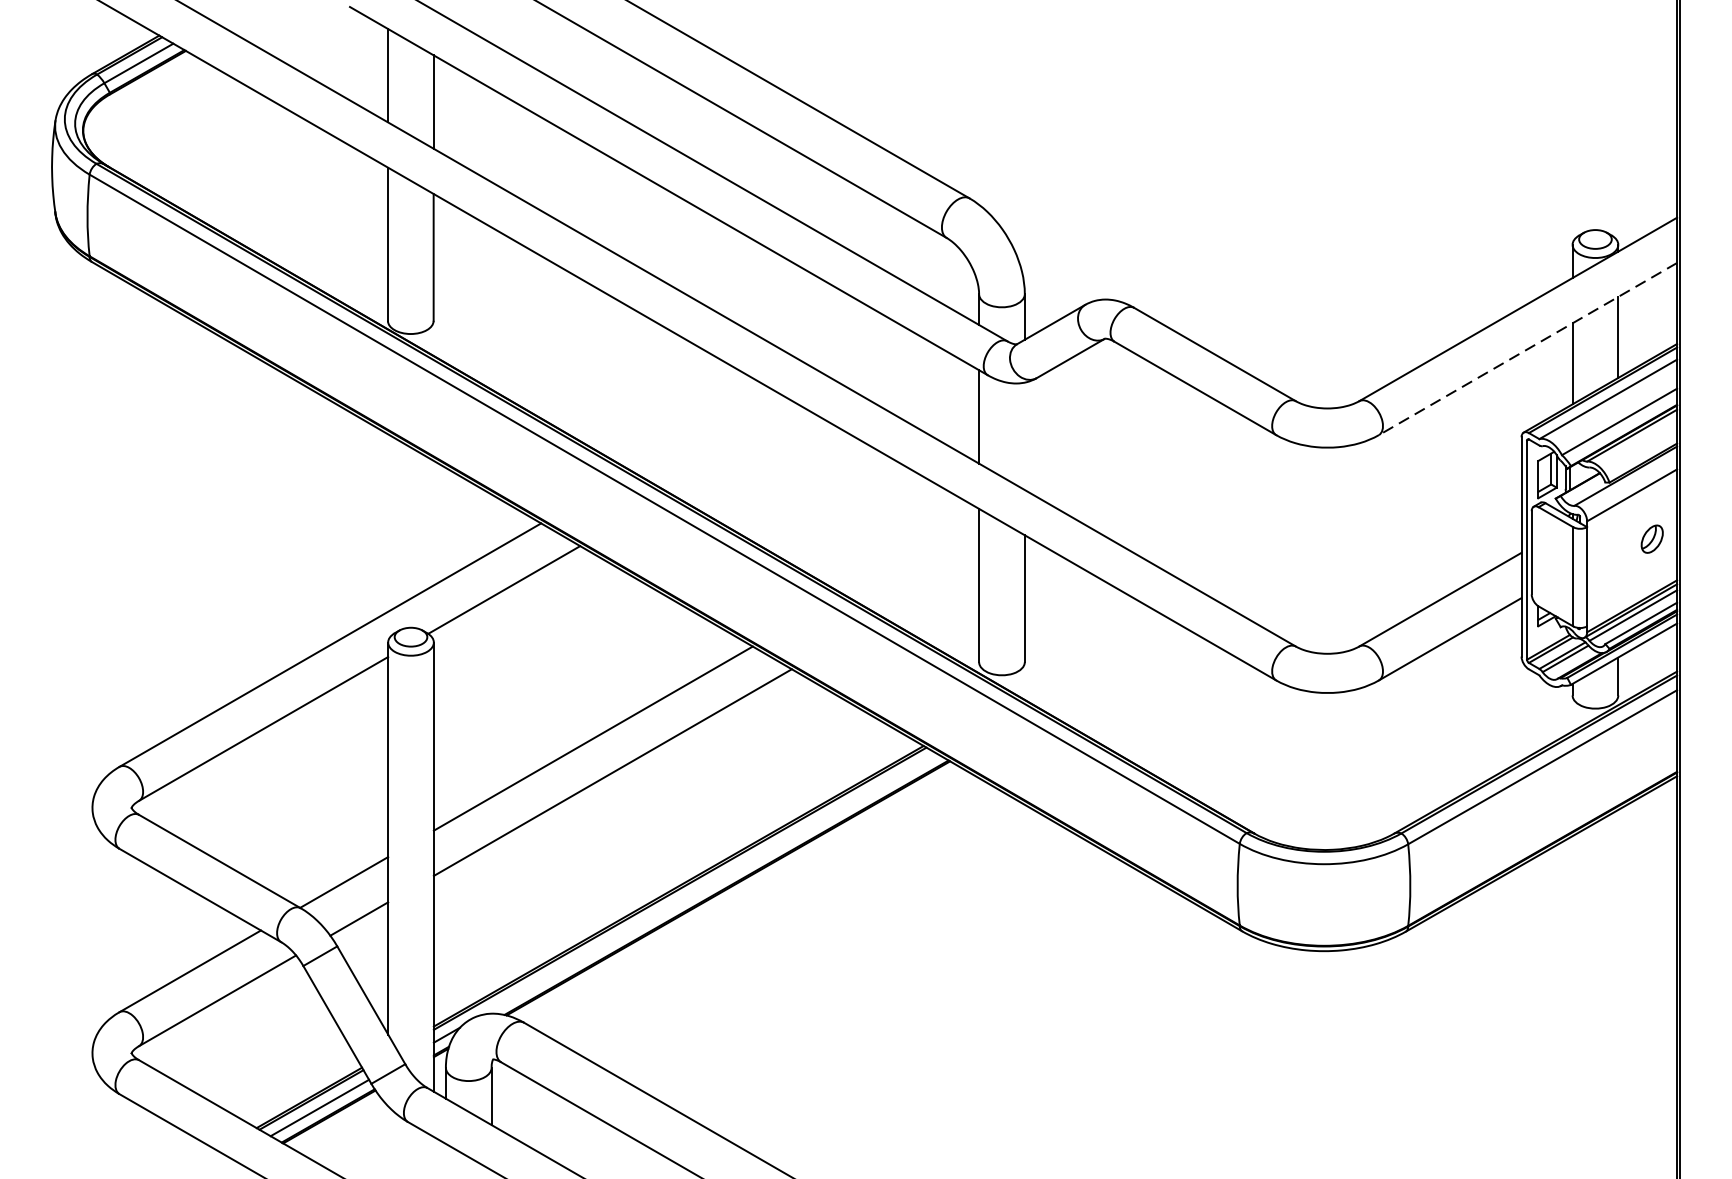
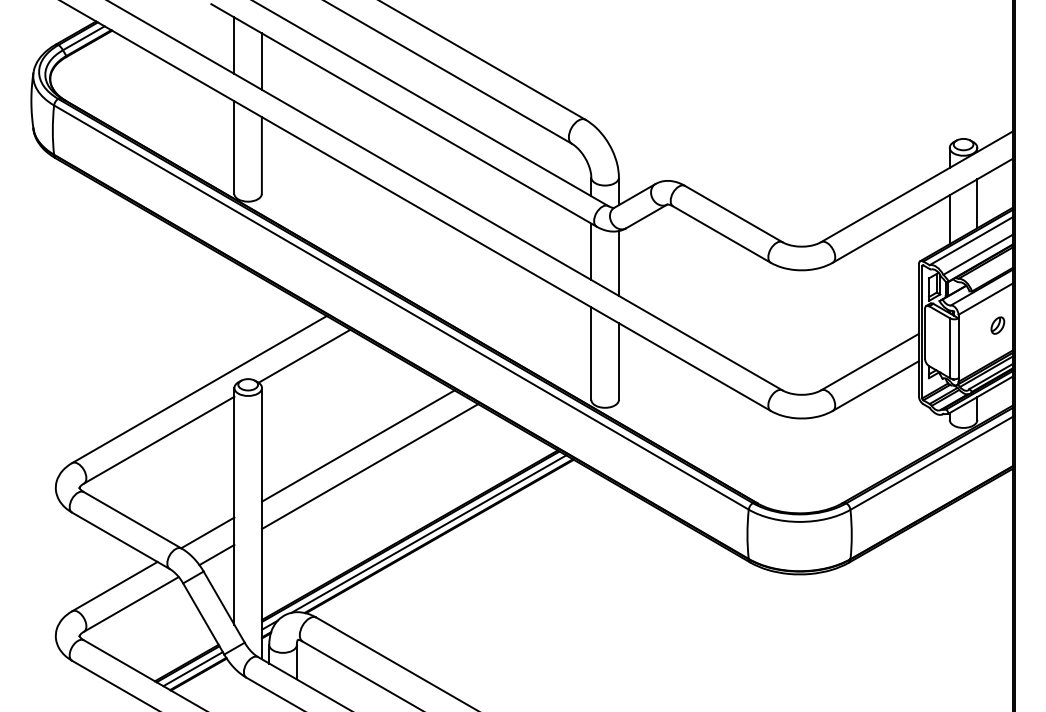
line: (1527, 348) -> (922, 210), dashed -> solid
line: (1024, 436) -> (618, 263), added
line: (709, 883) -> (428, 533), added

